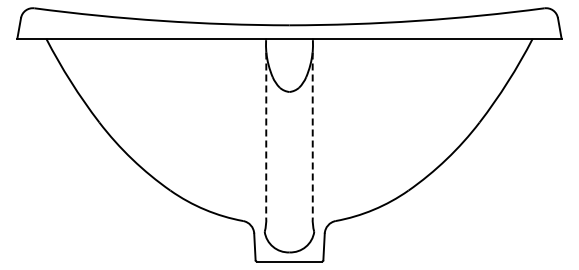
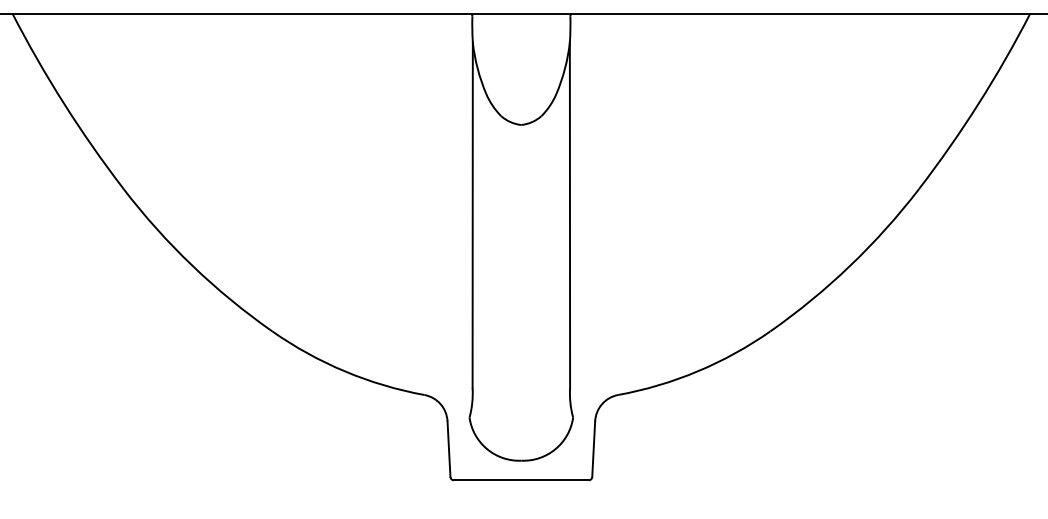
line: (266, 135) -> (473, 216), dashed -> solid
line: (312, 135) -> (569, 216), dashed -> solid

